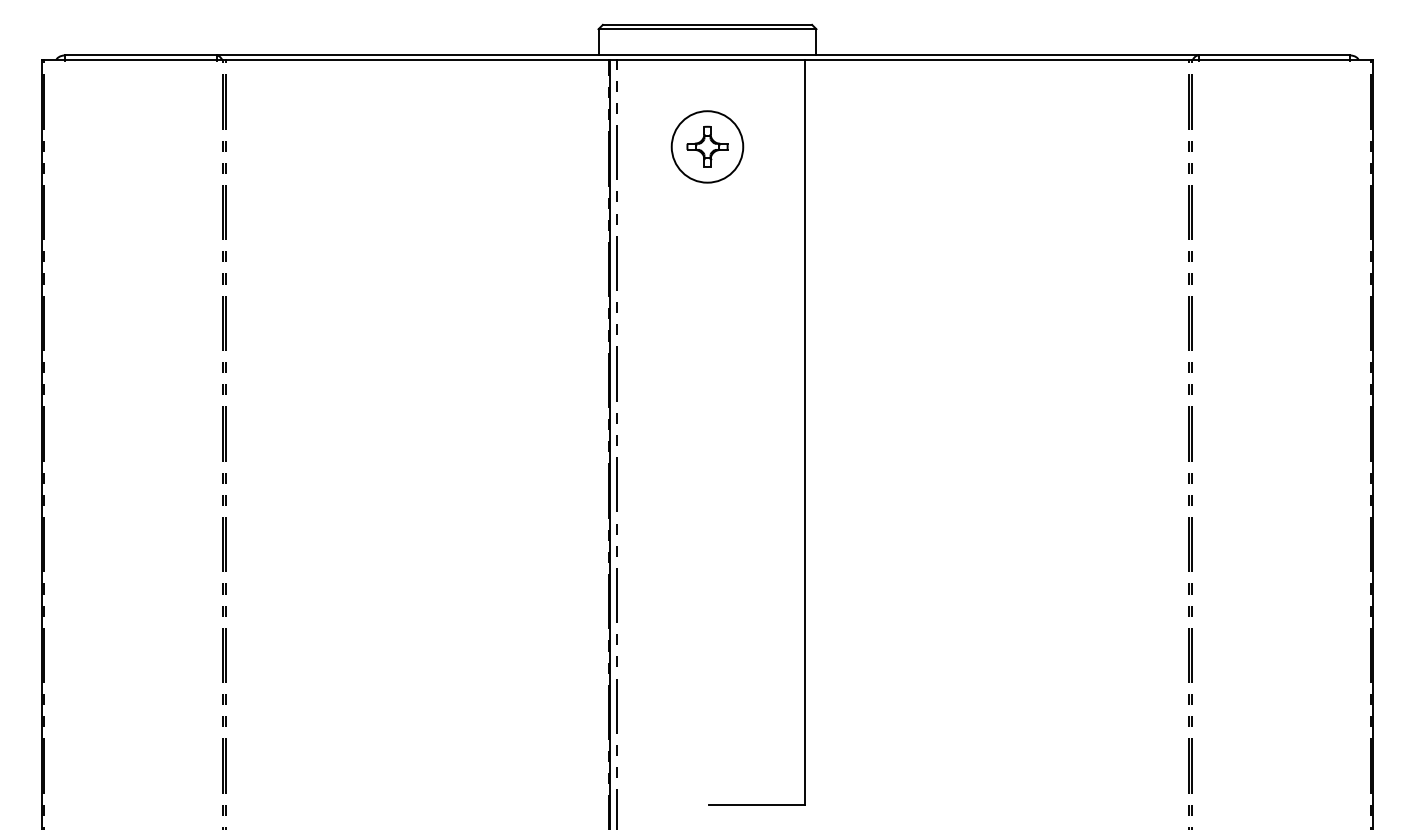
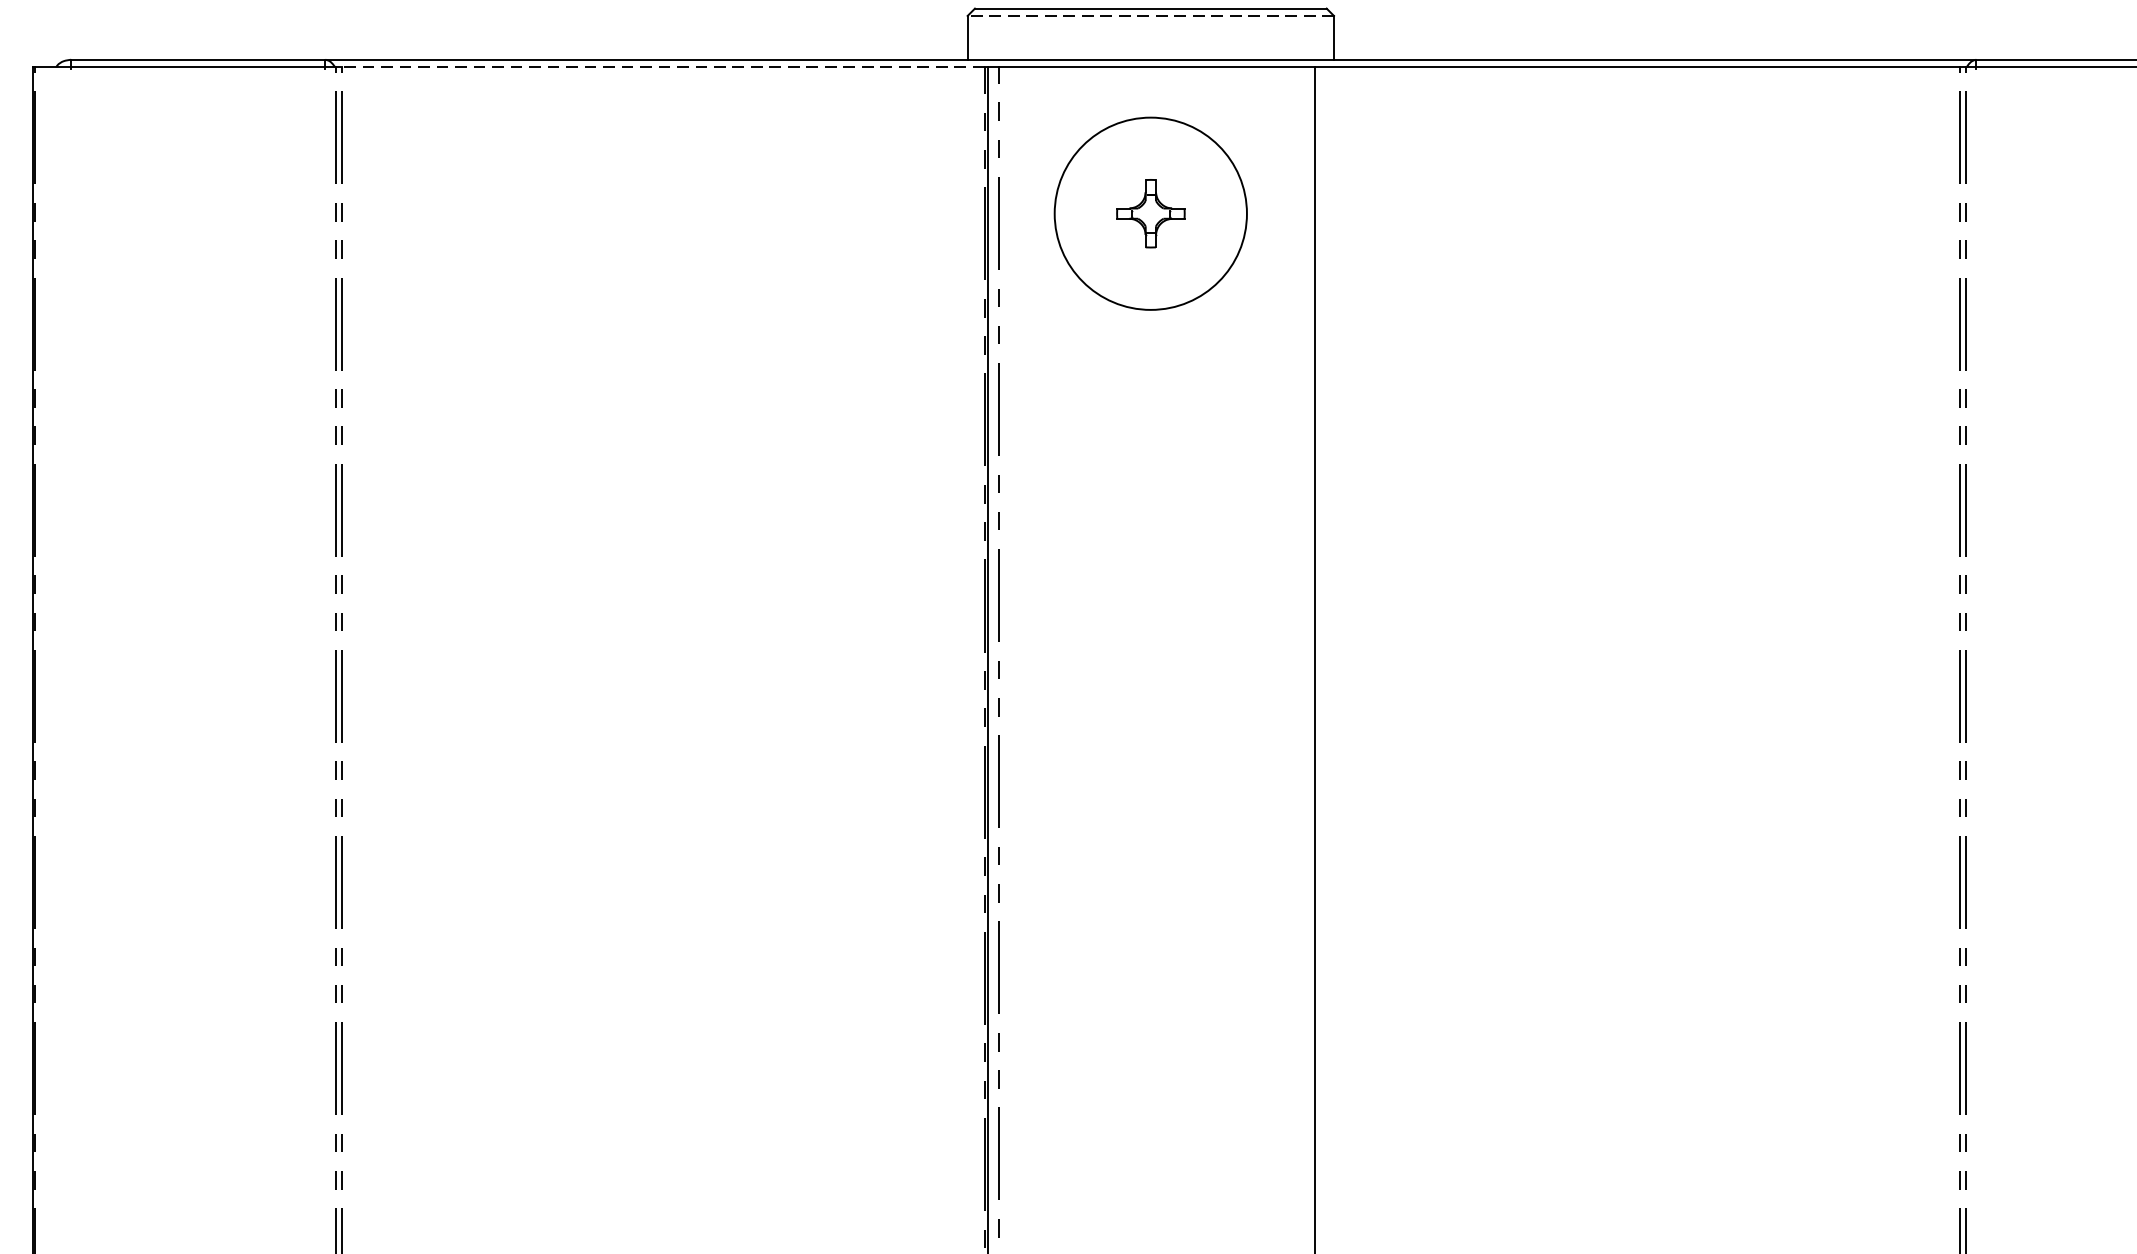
line: (707, 29) -> (1150, 16), solid -> dashed
line: (417, 59) -> (663, 66), solid -> dashed
circle: (707, 146) -> (1150, 213), size x1.6

